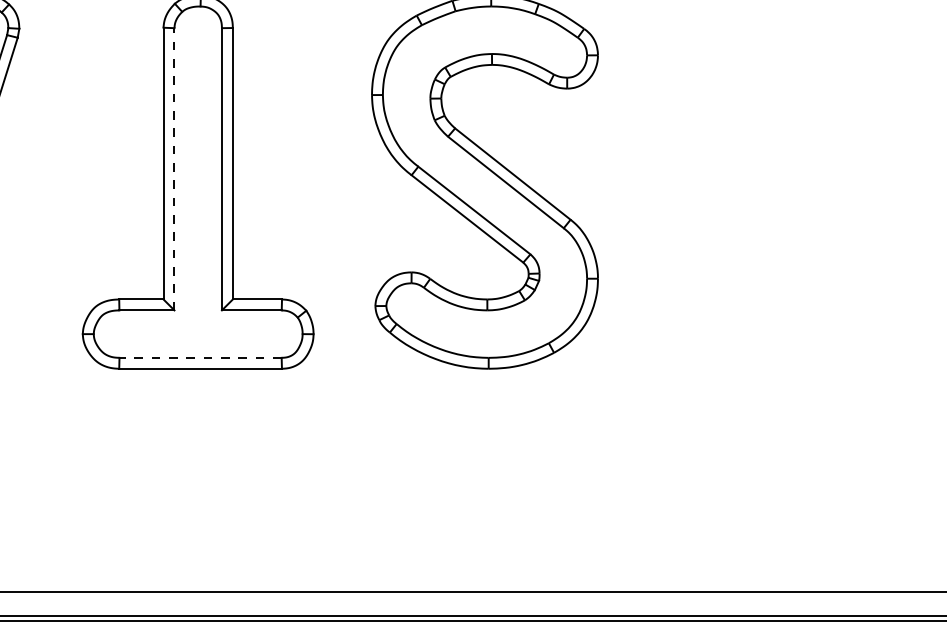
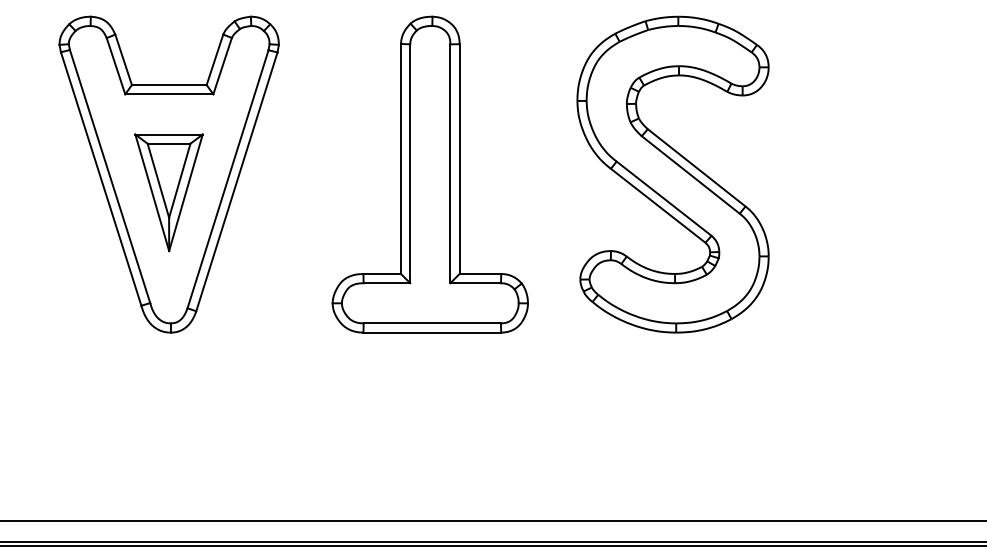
line: (174, 168) -> (410, 163), dashed -> solid
line: (200, 357) -> (432, 323), dashed -> solid

